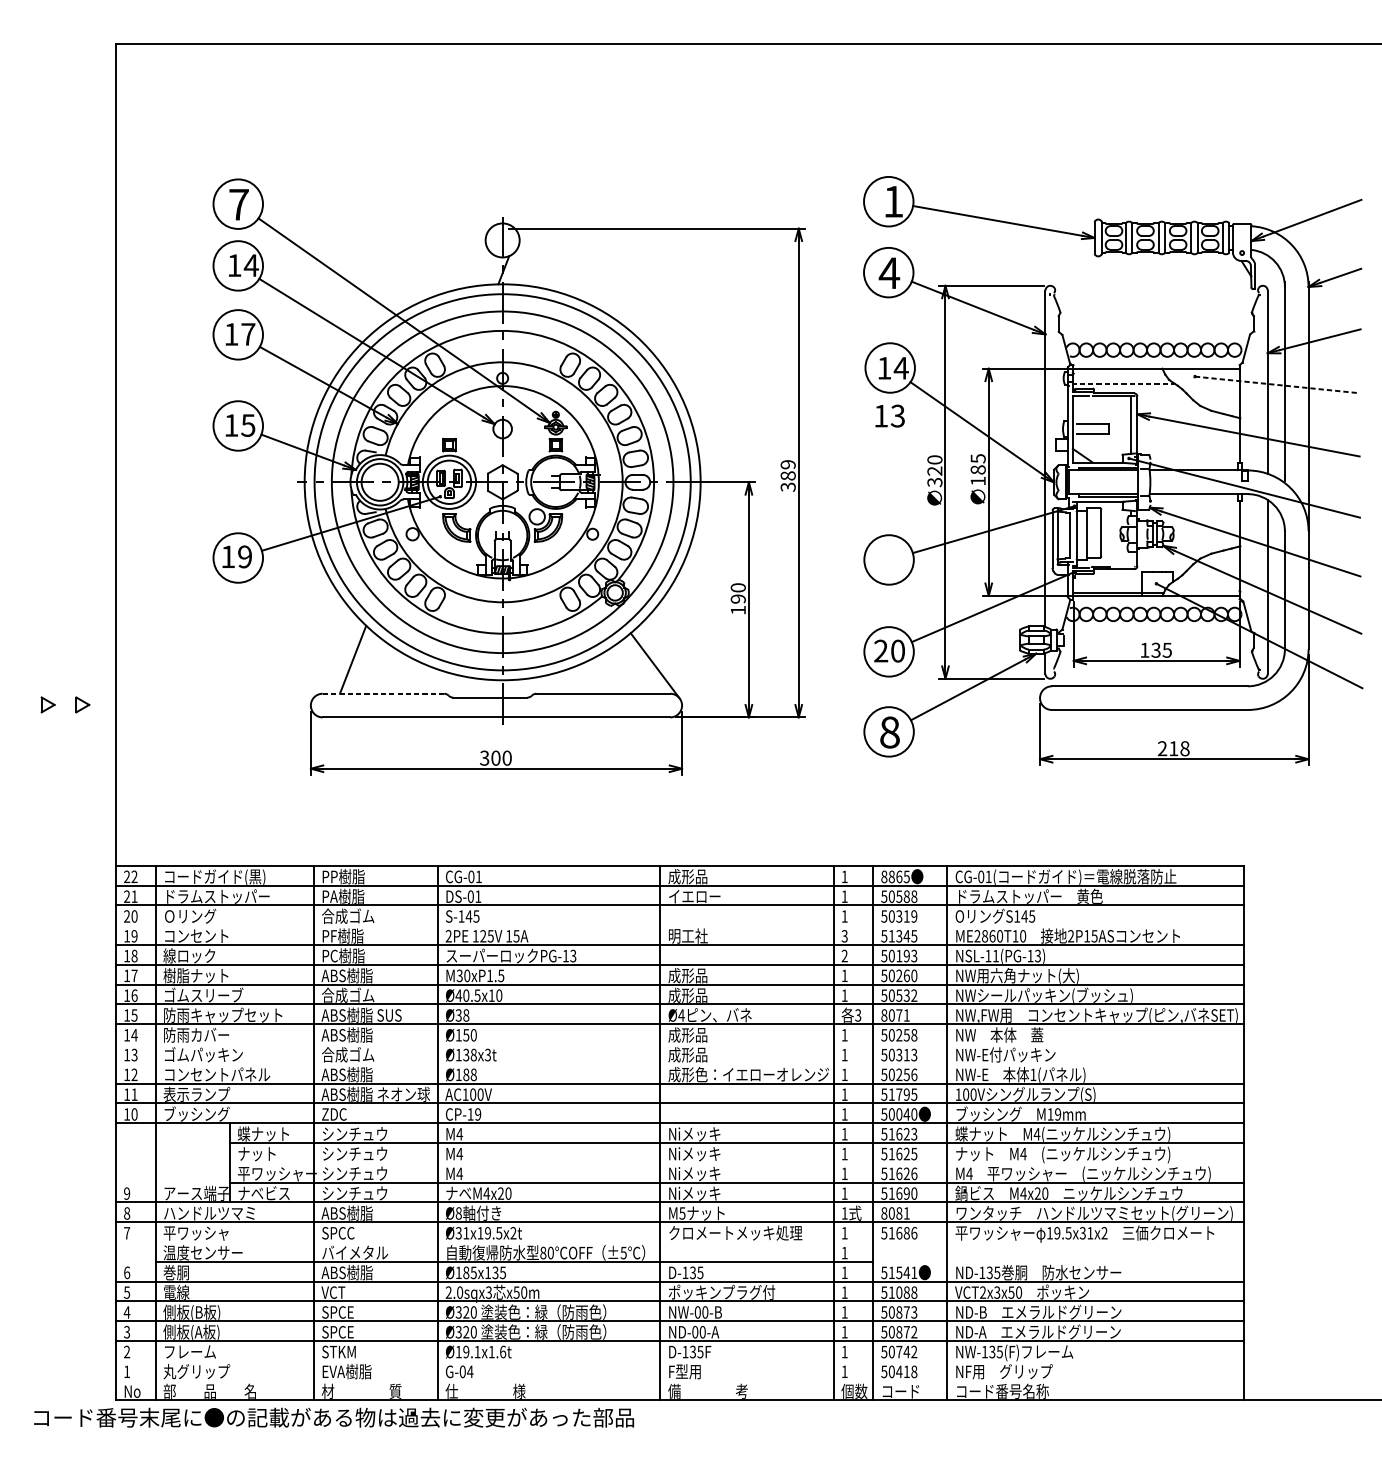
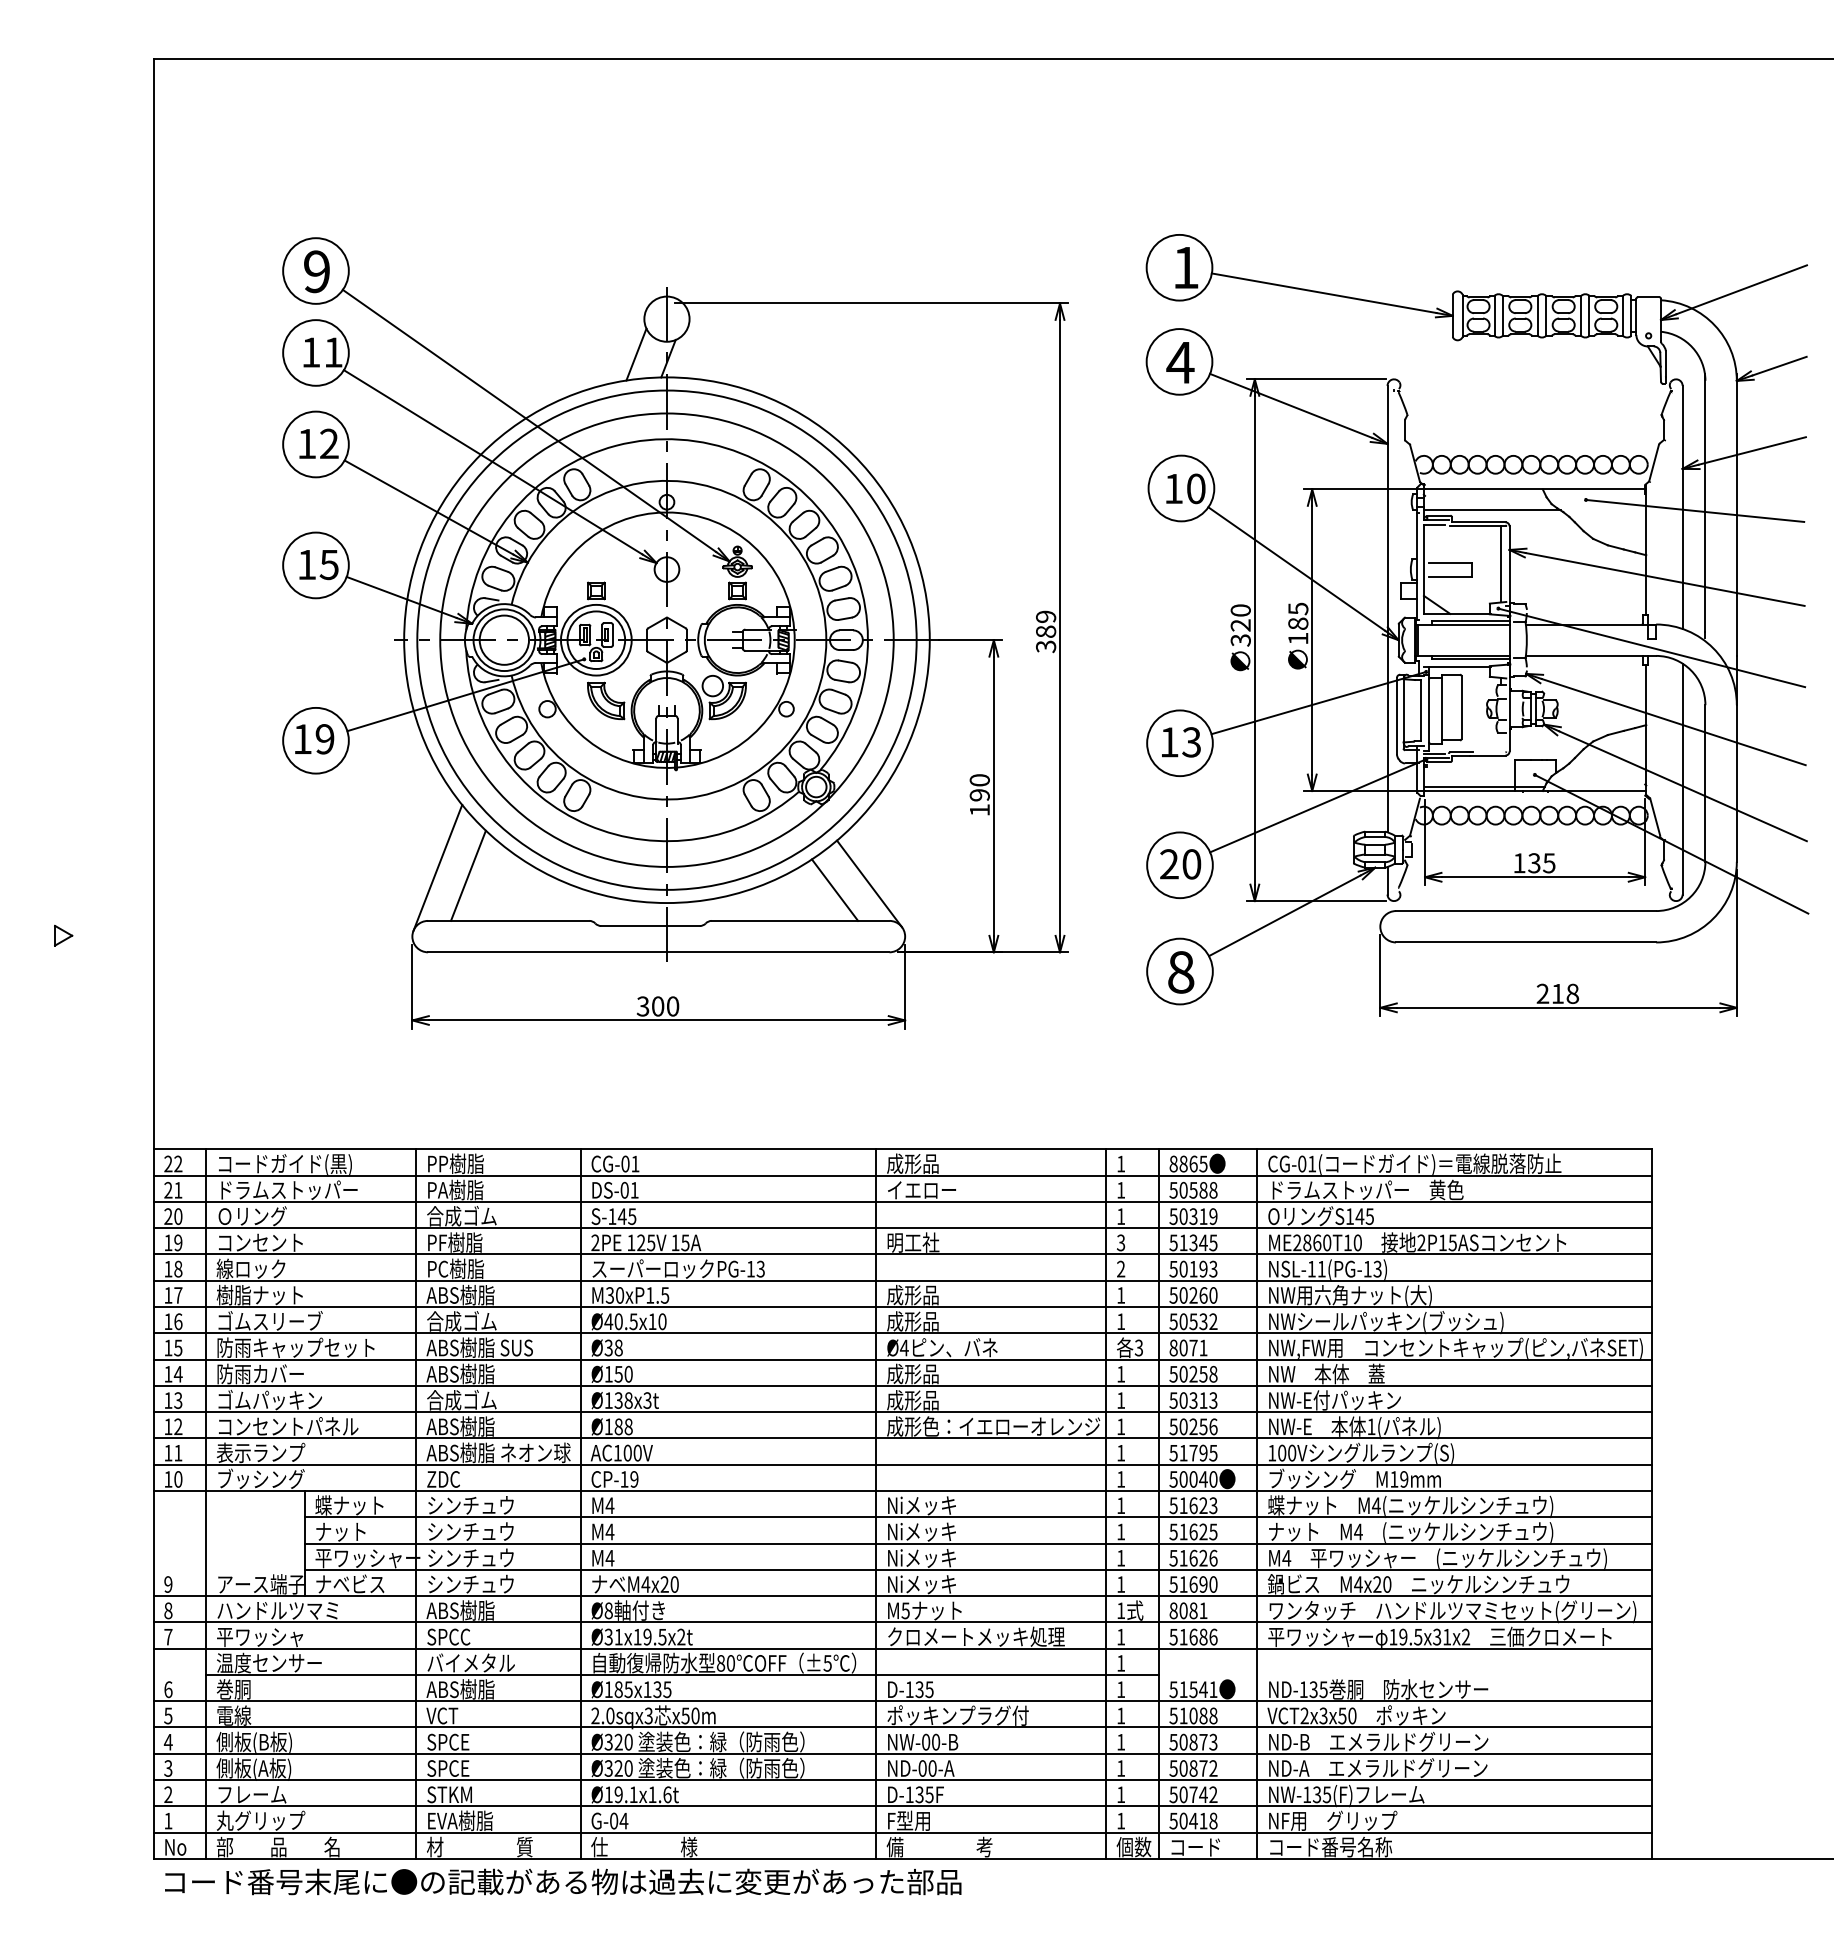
text: (239, 204) -> (317, 271), 7 -> 9
text: (251, 265) -> (333, 352), 14 -> 11
line: (479, 267) -> (636, 354), added
text: (248, 334) -> (329, 443), 17 -> 12
text: (901, 368) -> (1196, 488), 14 -> 10
line: (1124, 383) -> (1492, 509), dashed -> solid
line: (1277, 384) -> (1695, 510), dashed -> solid
text: (890, 416) -> (1181, 742), moved
line: (329, 653) -> (437, 867), added
line: (628, 670) -> (834, 889), added
line: (383, 693) -> (508, 920), dashed -> solid
part: (82, 704) -> (109, 935), removed
line: (680, 925) -> (902, 1228), added
line: (680, 1043) -> (902, 1385), added
line: (680, 1064) -> (902, 1412), added
line: (736, 1162) -> (977, 1543), added
line: (680, 1241) -> (902, 1648), added
line: (680, 1360) -> (902, 1806), added
line: (680, 1380) -> (902, 1832), added
text: (334, 1417) -> (563, 1881), moved

